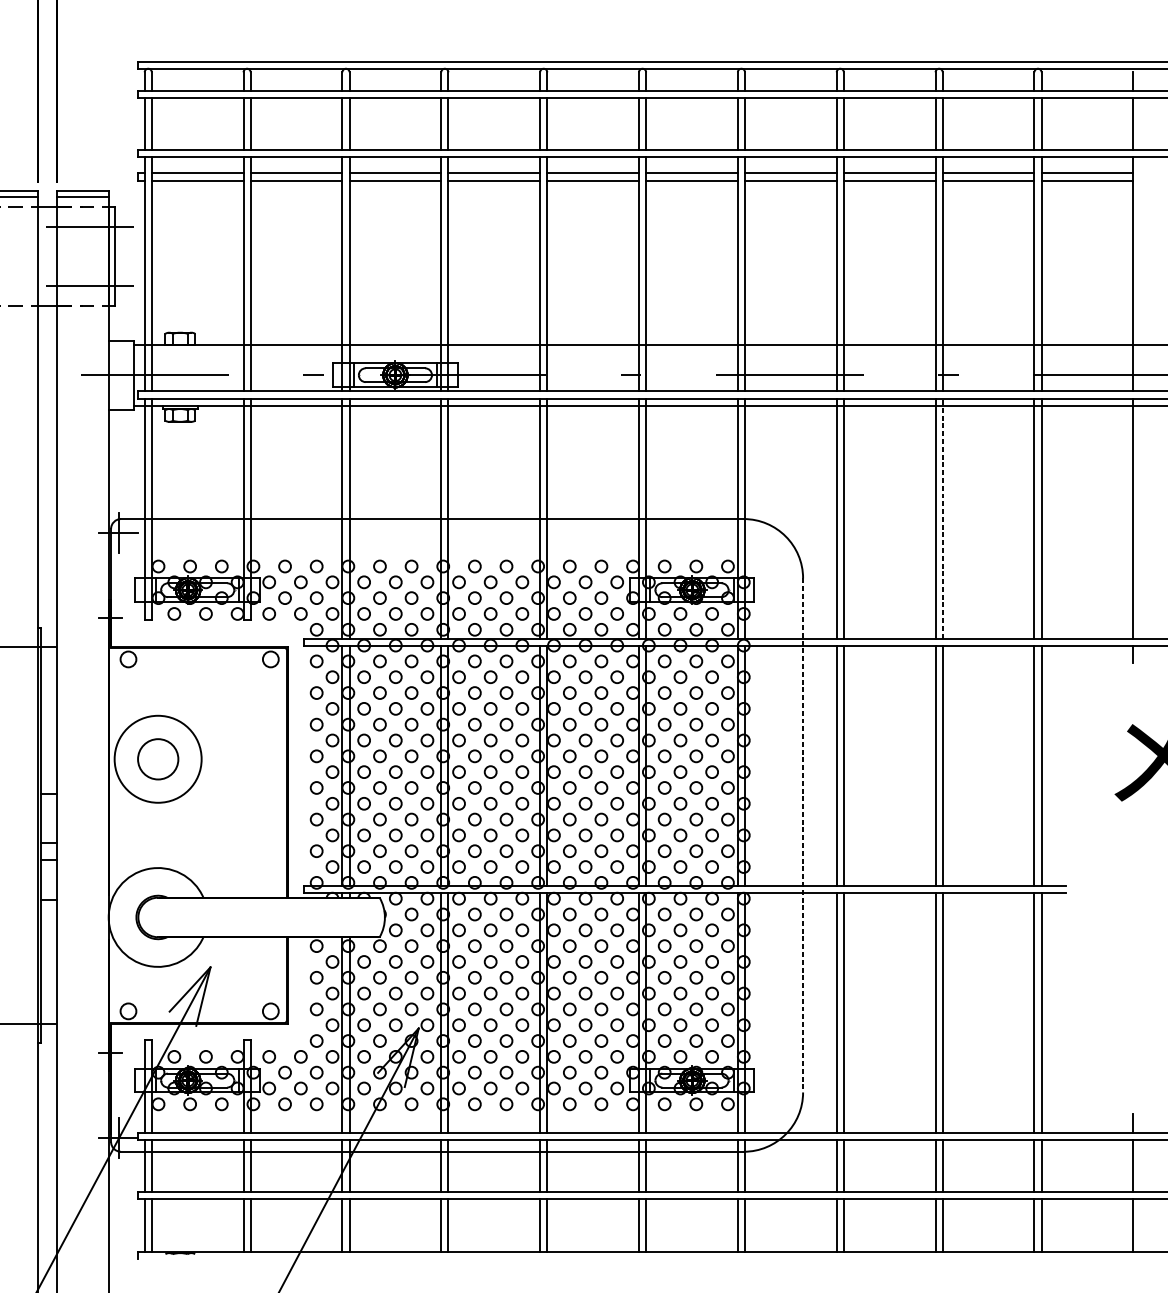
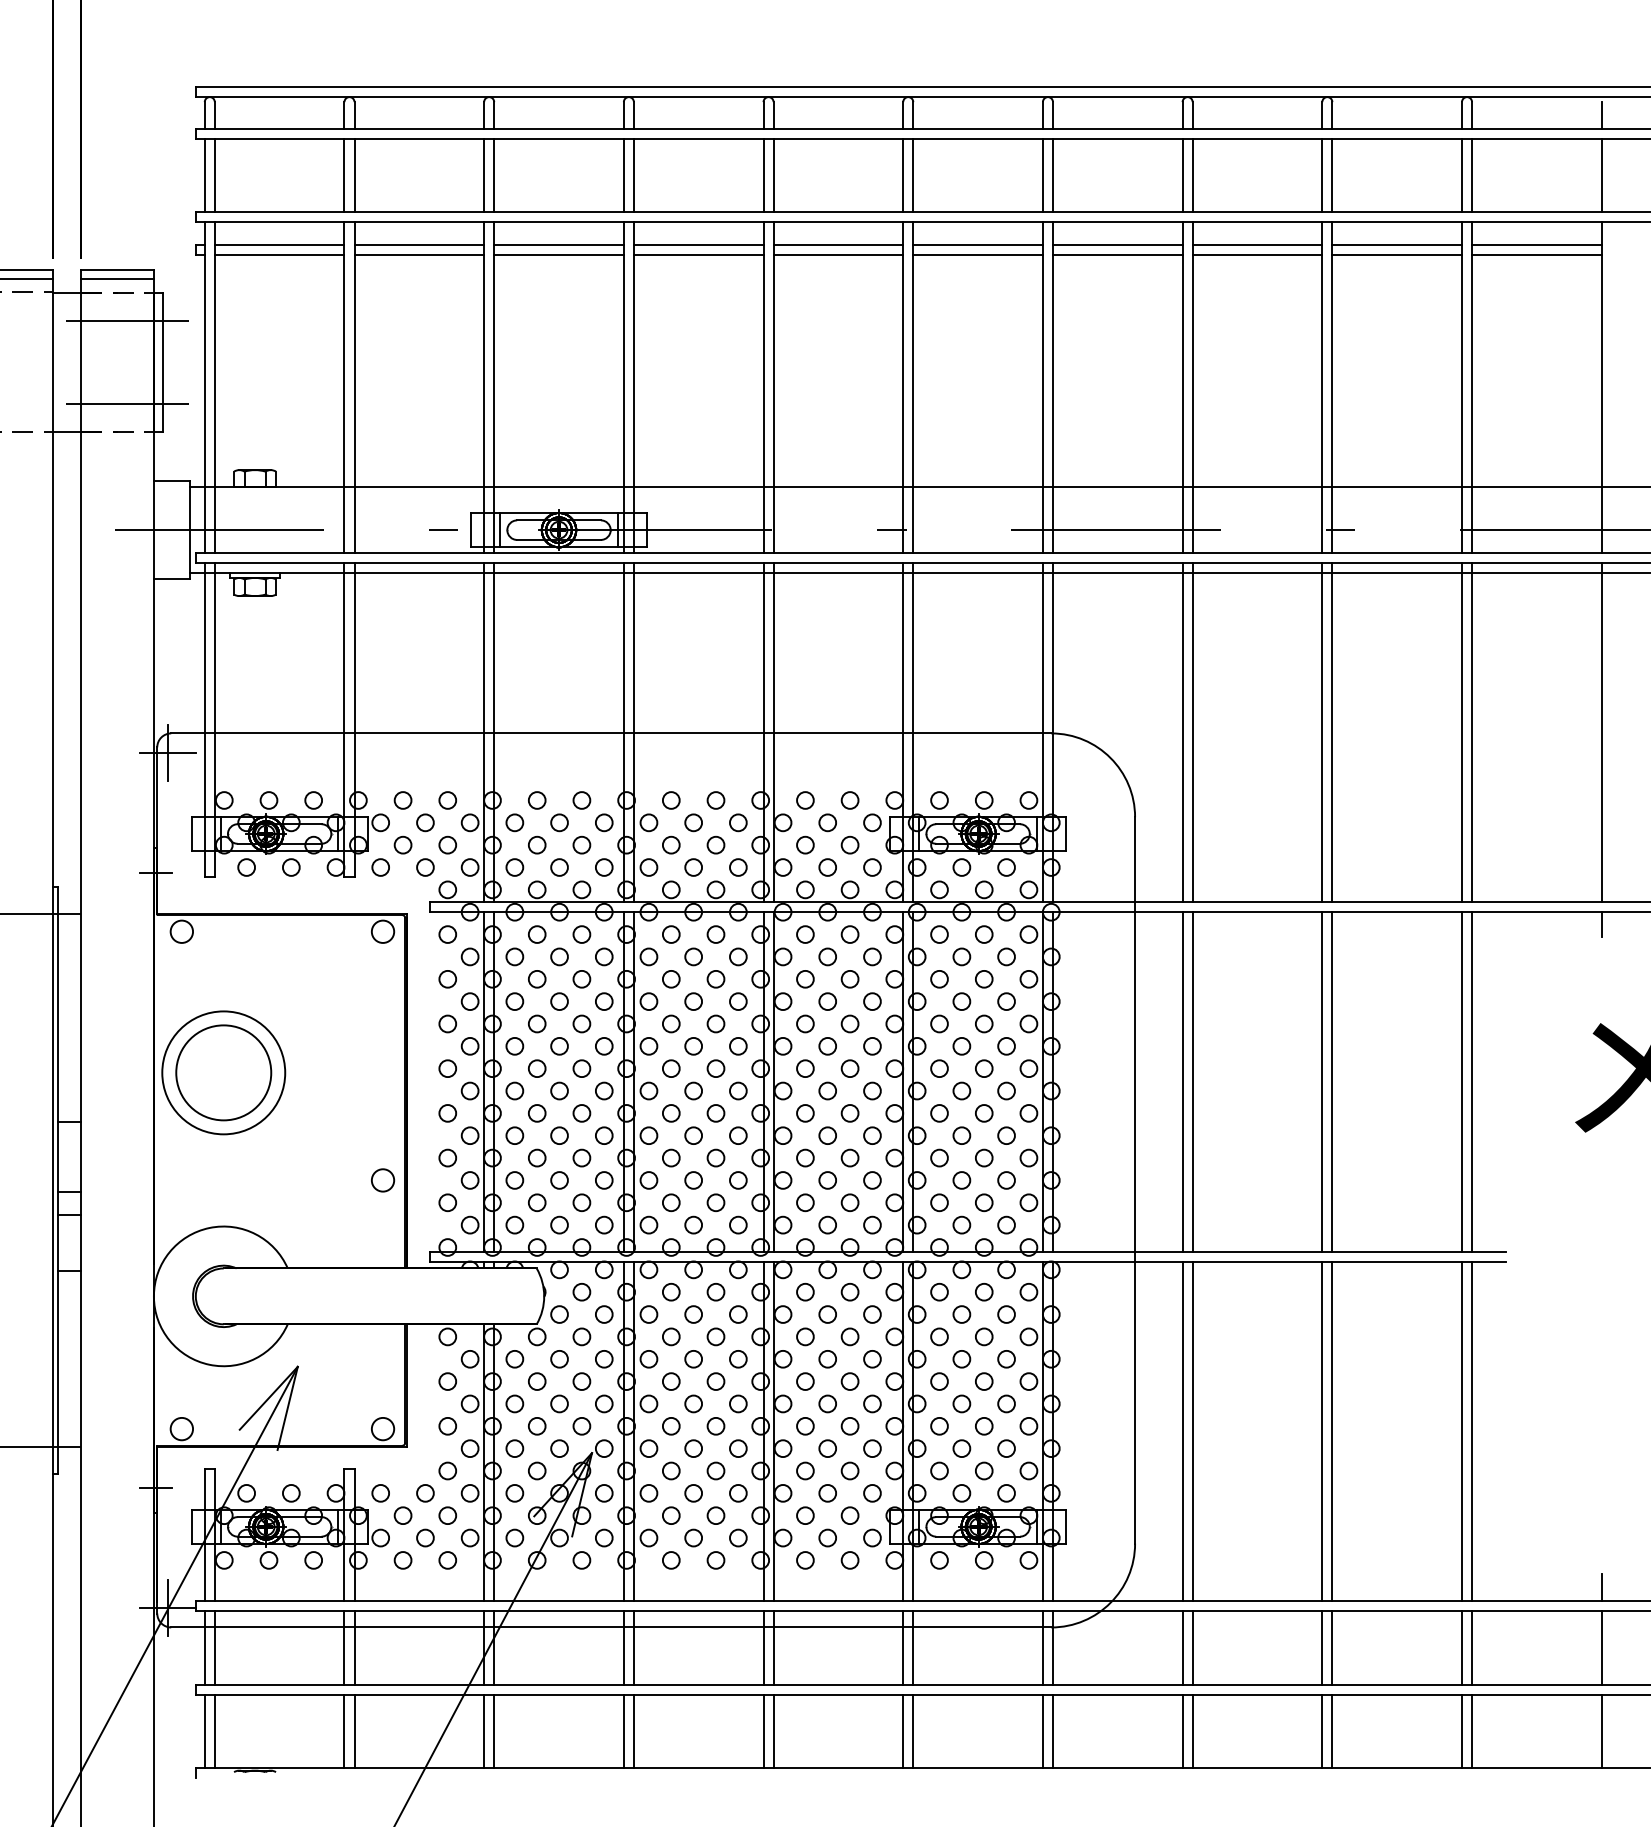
line: (942, 518) -> (1332, 732), dashed -> solid
circle: (157, 759) -> (223, 1072), size x1.67
circle: (271, 835) -> (383, 1180), added
line: (803, 835) -> (1135, 1180), dashed -> solid

